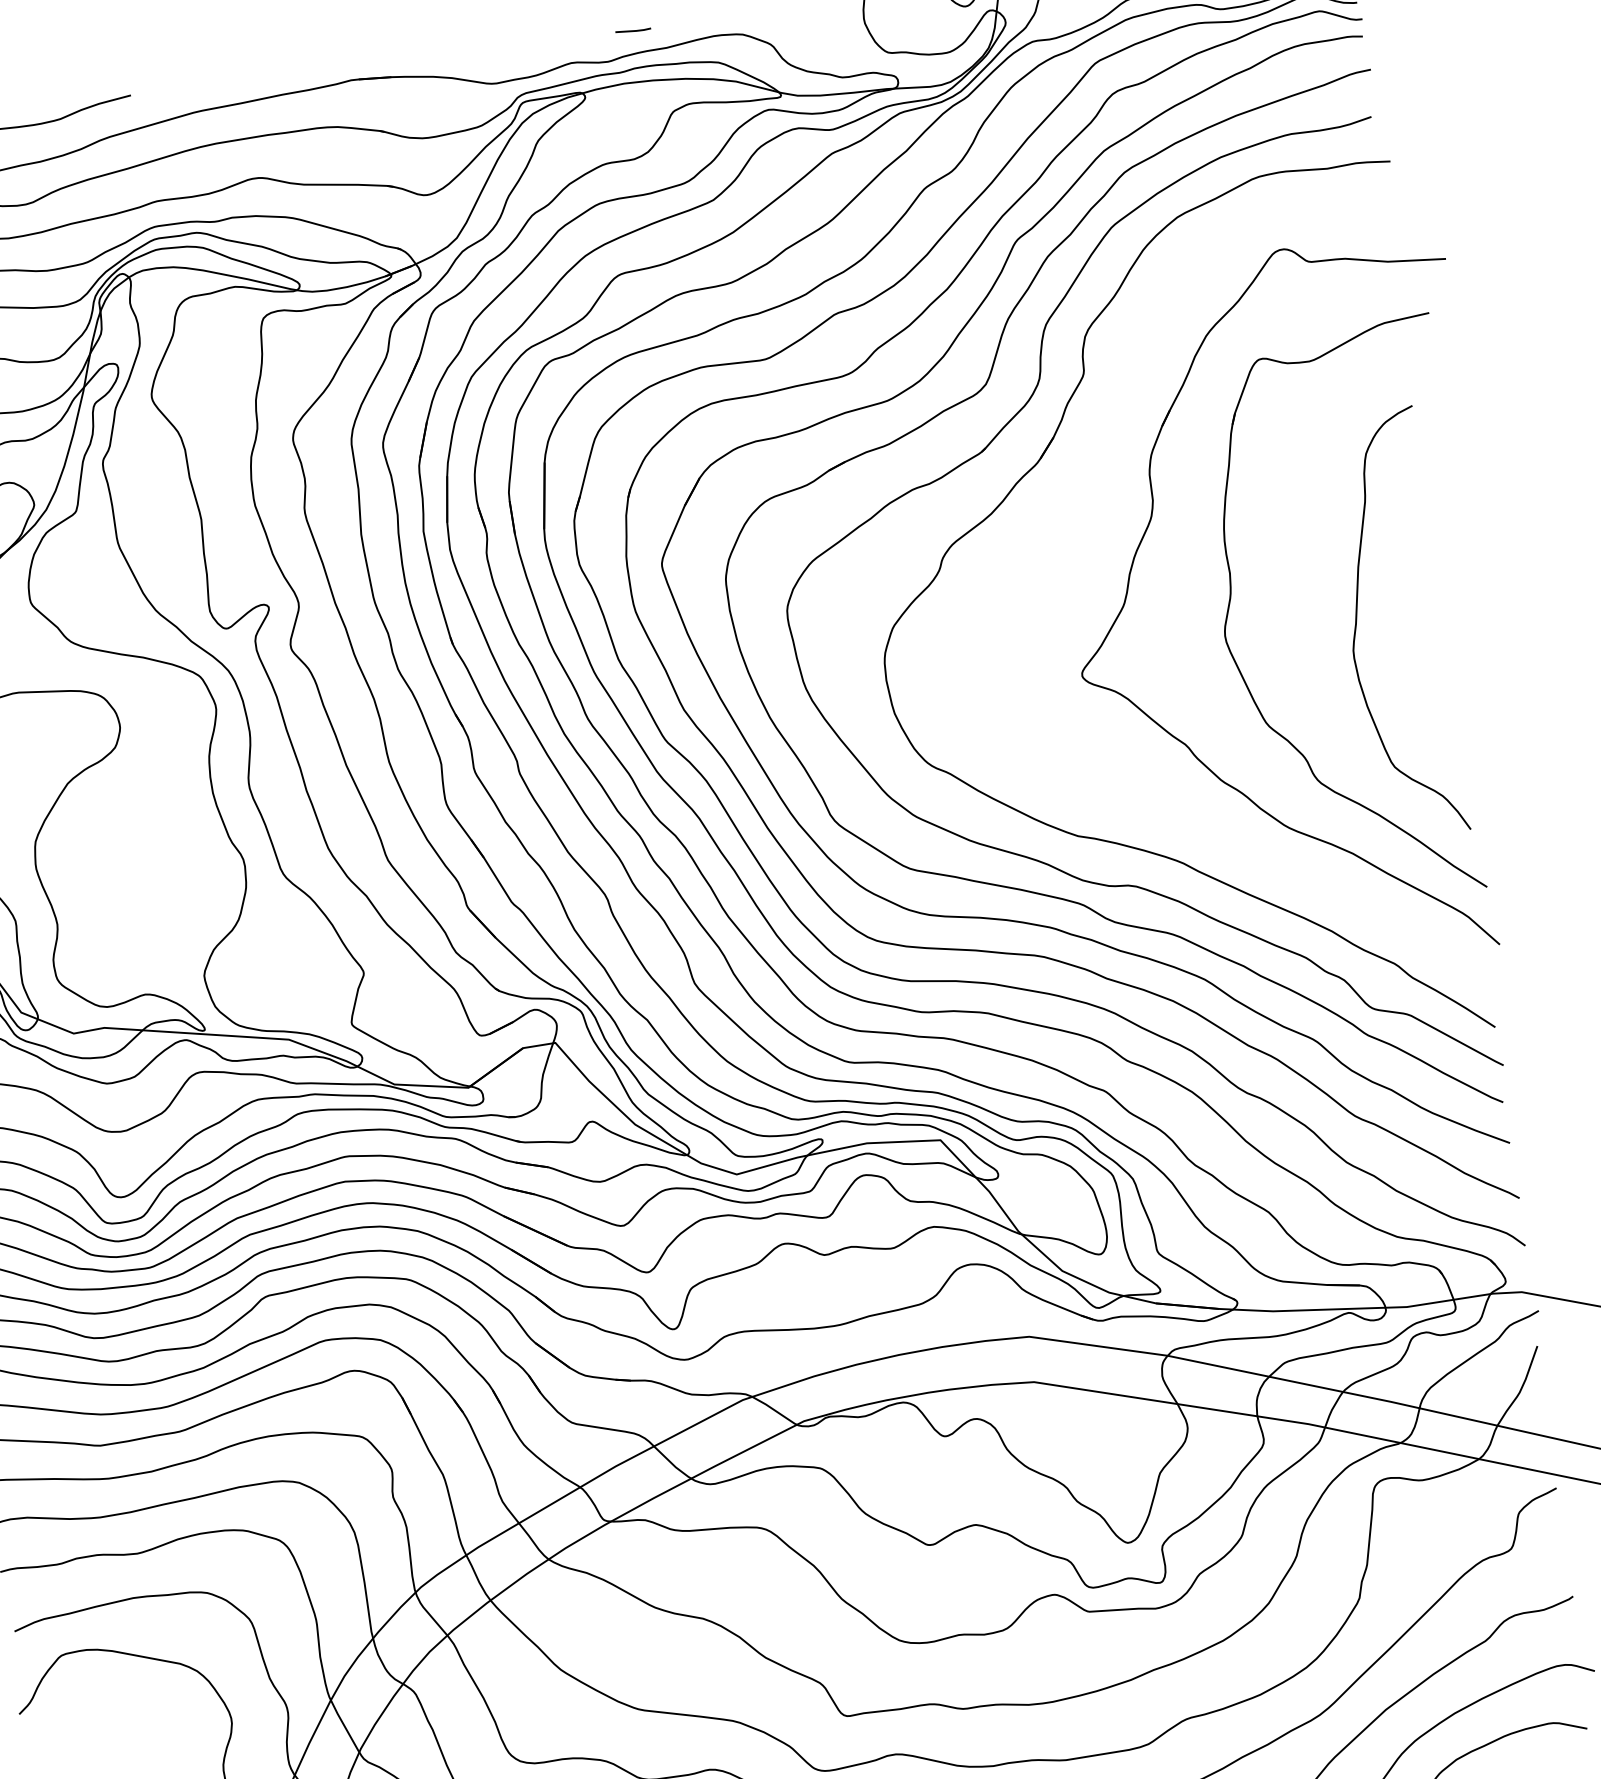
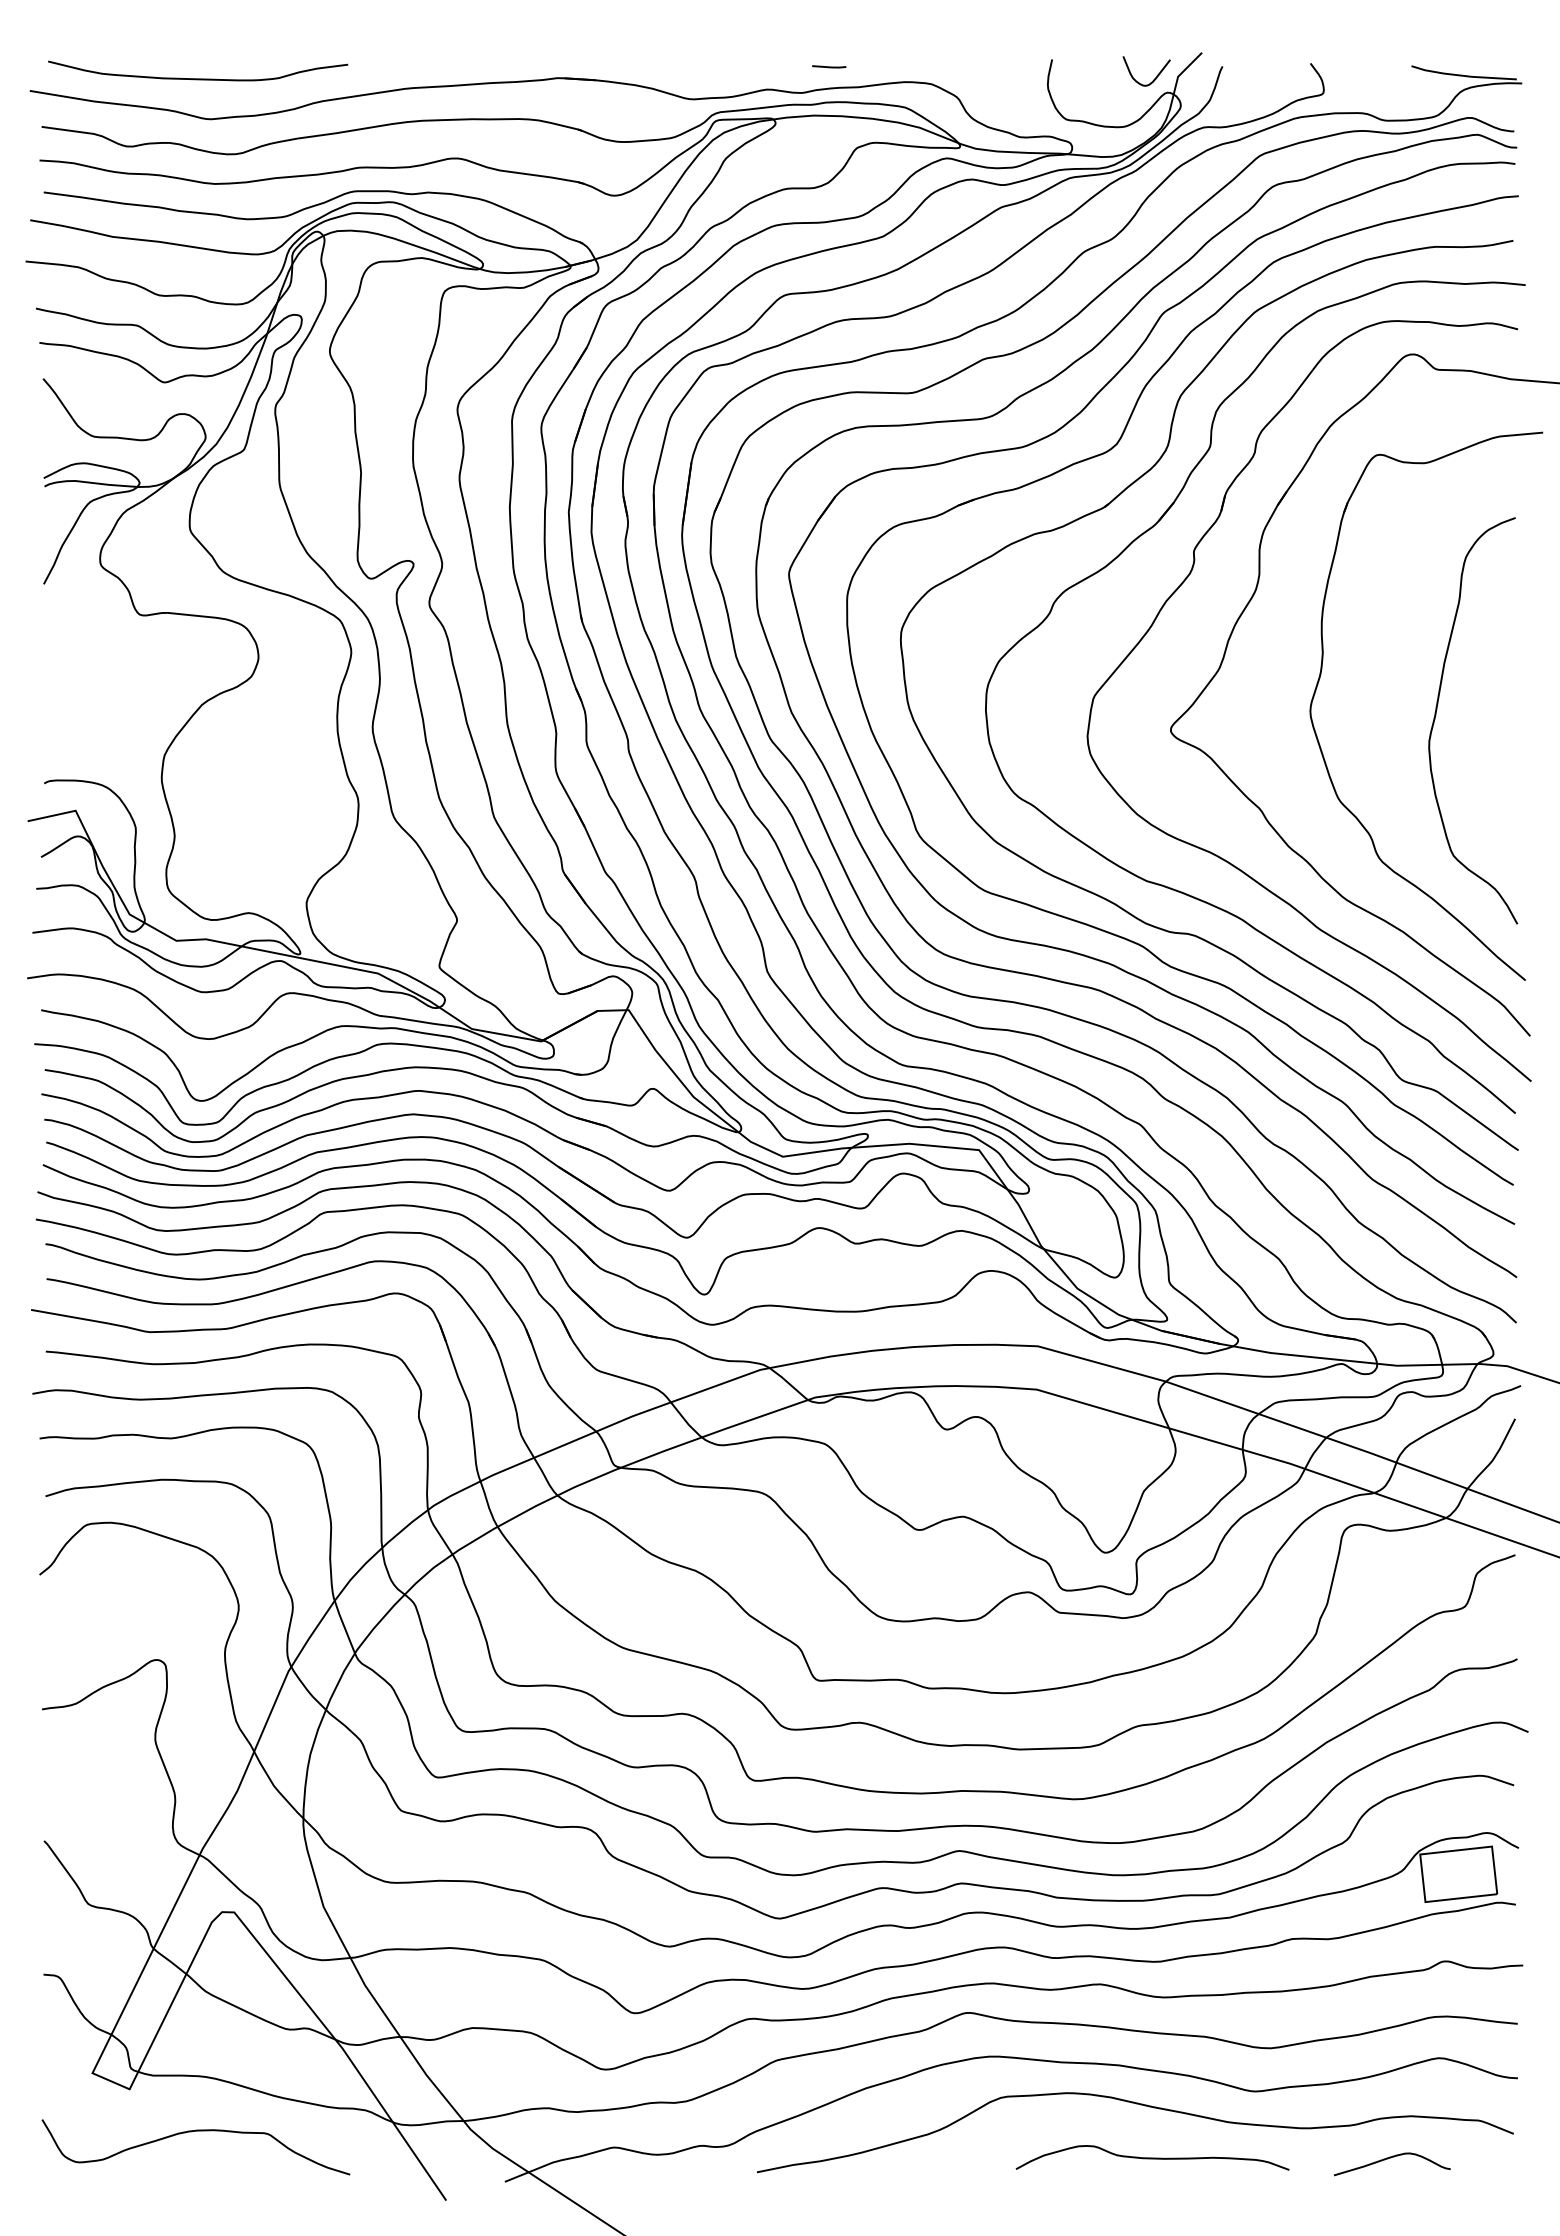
part: (1070, 527) -> (1178, 589), added

